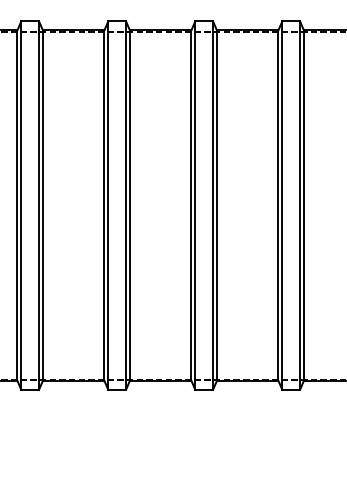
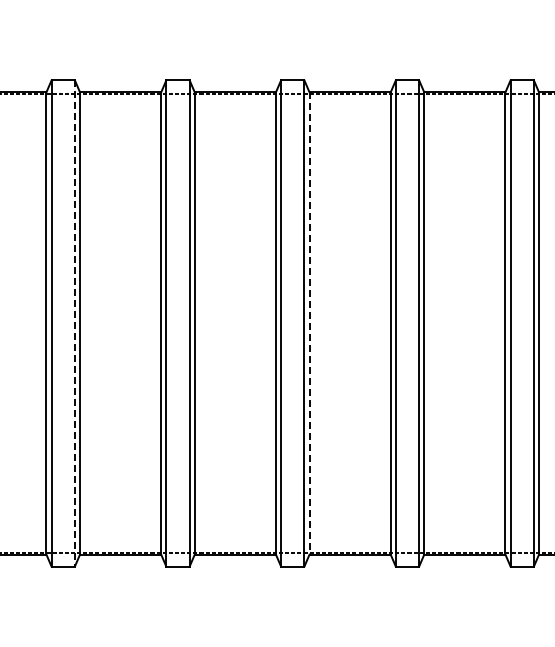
line: (38, 206) -> (74, 324), solid -> dashed
line: (216, 206) -> (309, 324), solid -> dashed

